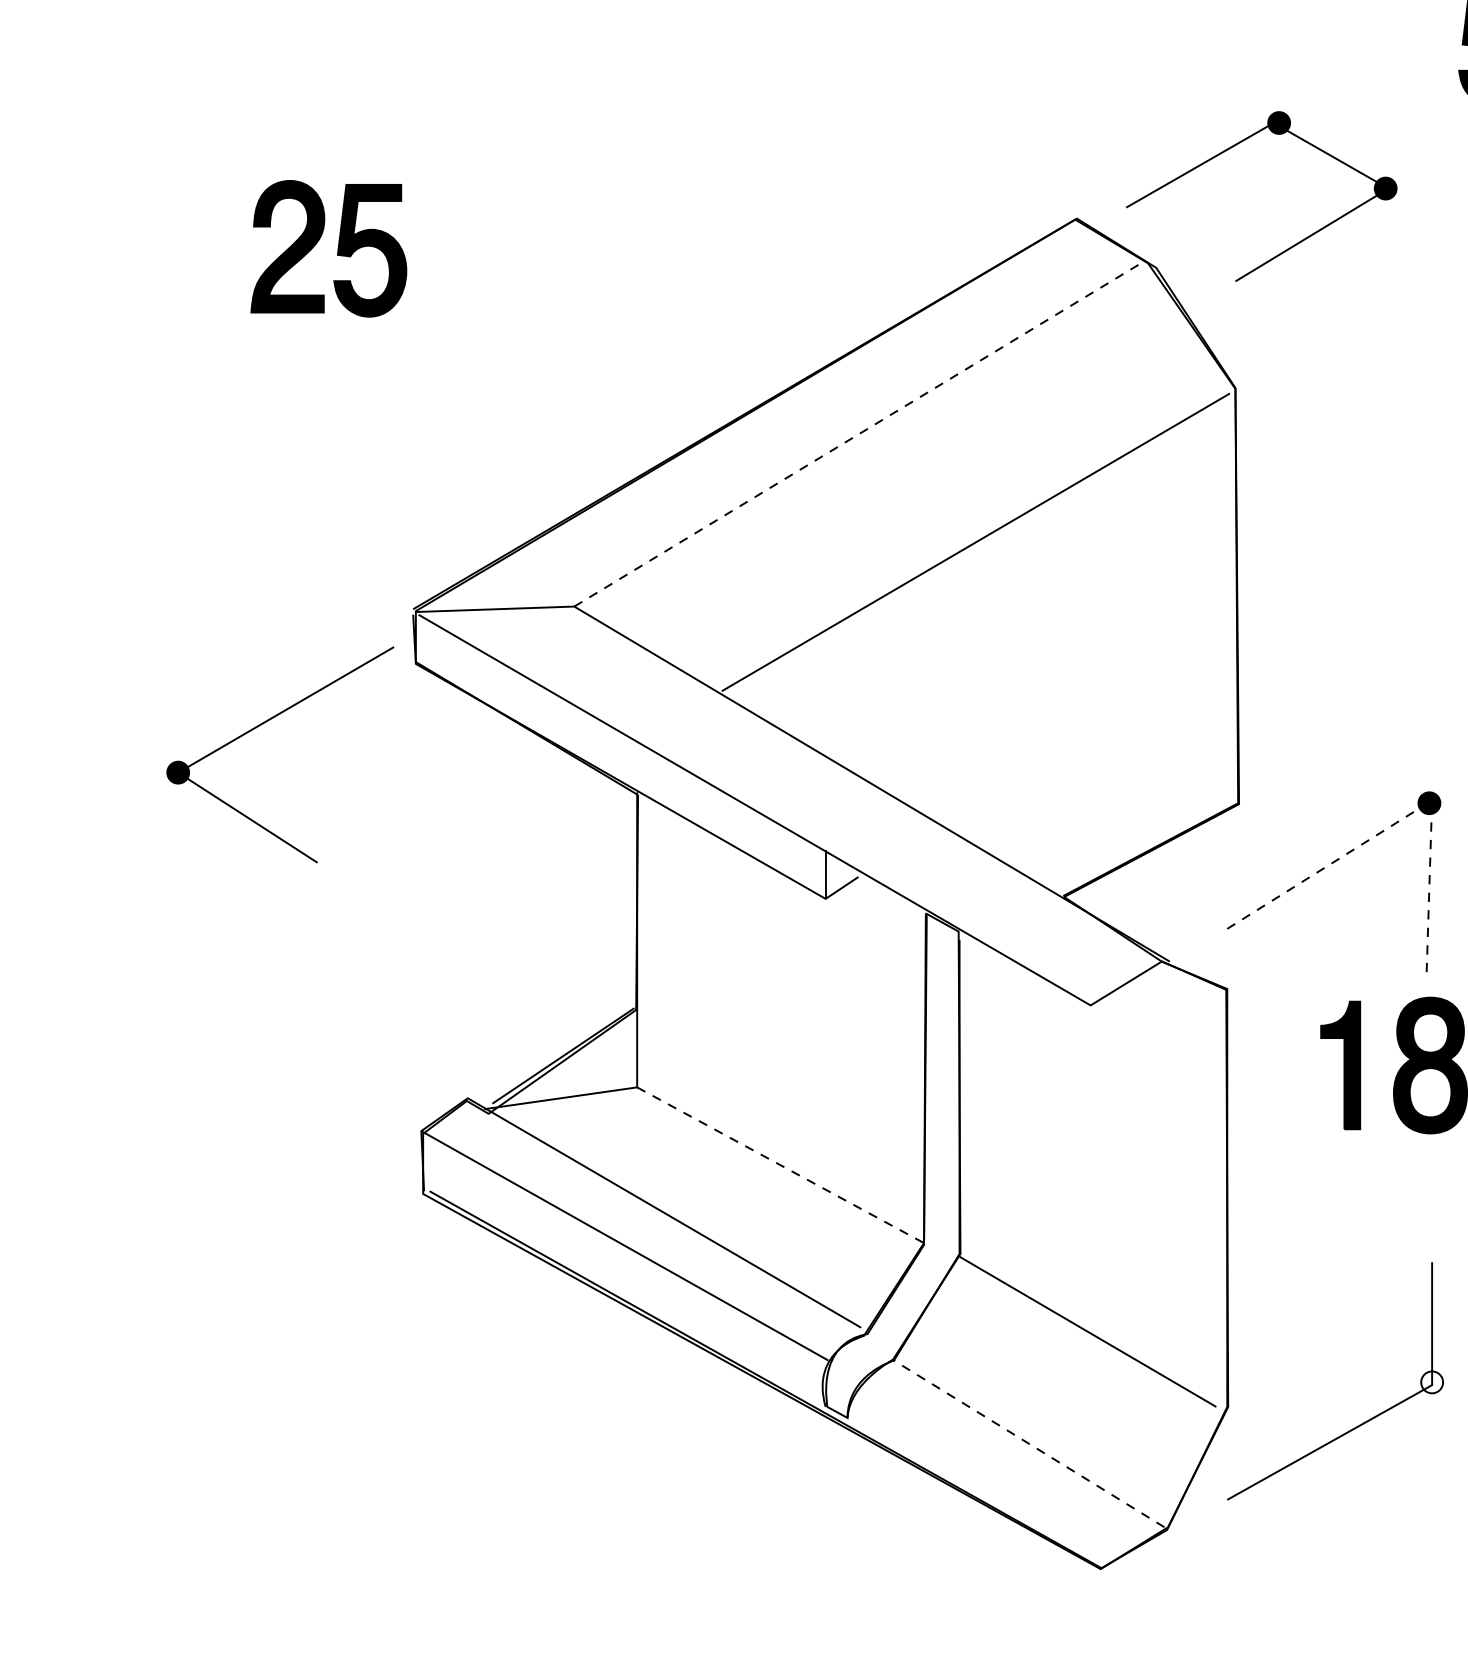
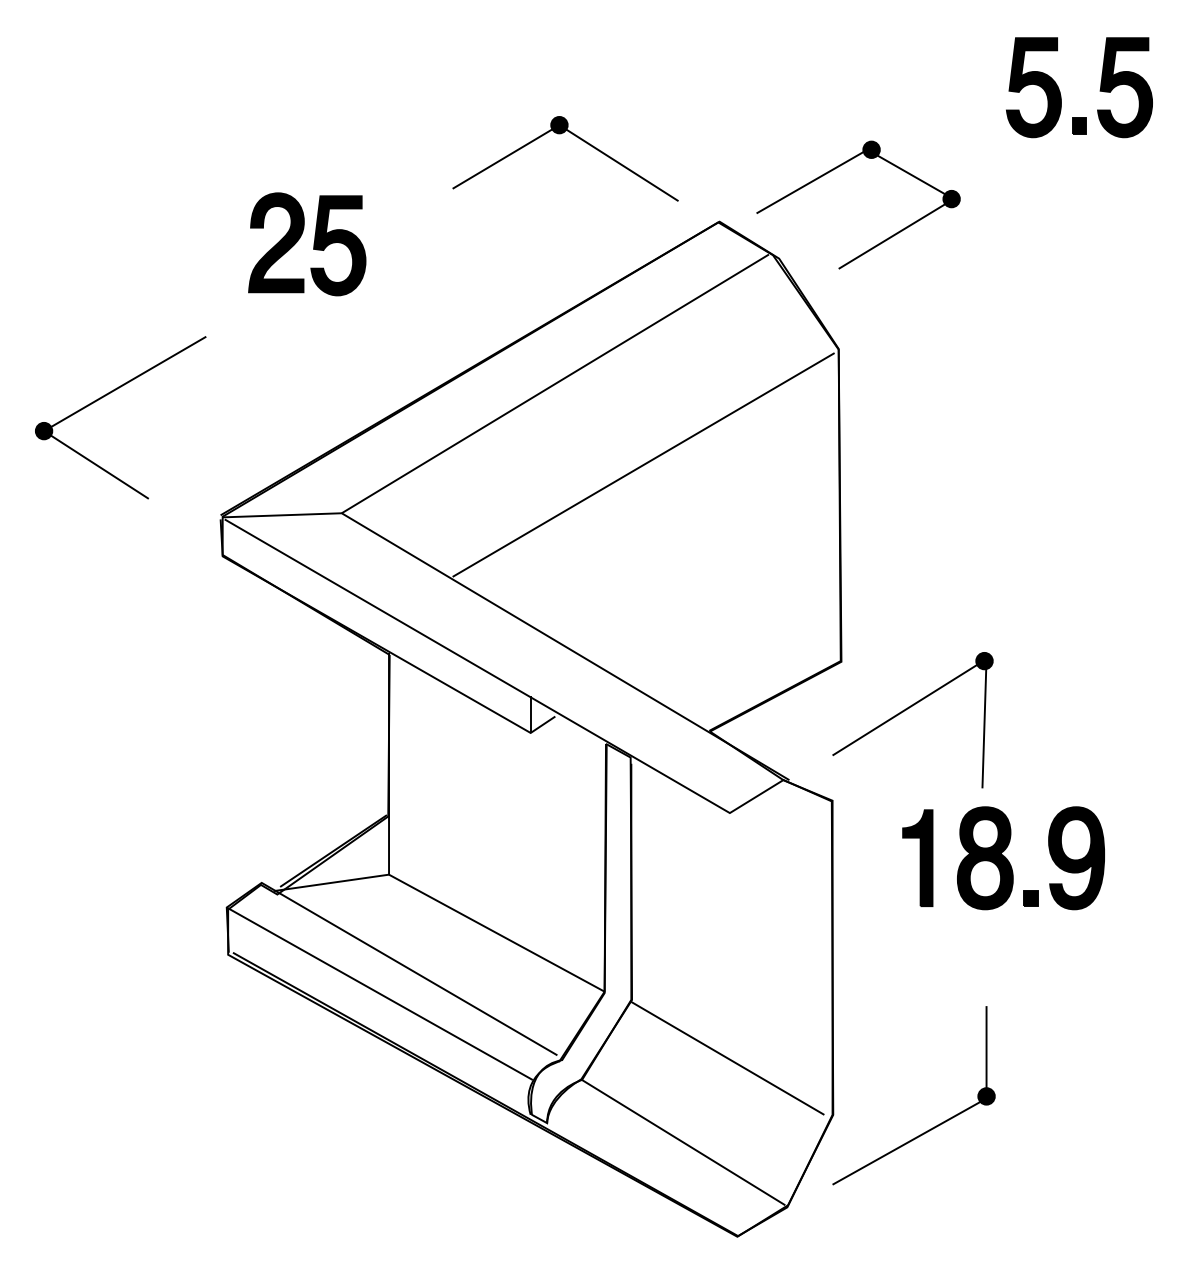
part: (890, 109) -> (579, 139), added
part: (329, 248) -> (307, 244), moved
line: (858, 433) -> (555, 383), dashed -> solid
part: (265, 723) -> (109, 394), moved
line: (1404, 818) -> (965, 672), dashed -> solid
line: (780, 1165) -> (496, 933), dashed -> solid
fill: (1432, 1382) -> (986, 1096), added
line: (1028, 1443) -> (683, 1142), dashed -> solid

